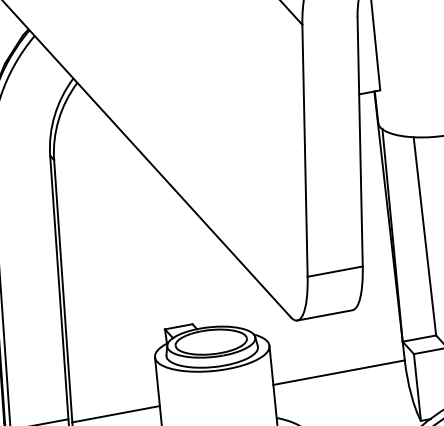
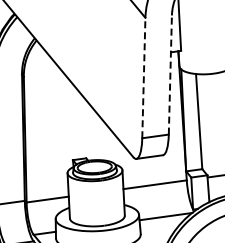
line: (360, 142) -> (170, 75), solid -> dashed
line: (304, 149) -> (143, 77), solid -> dashed

